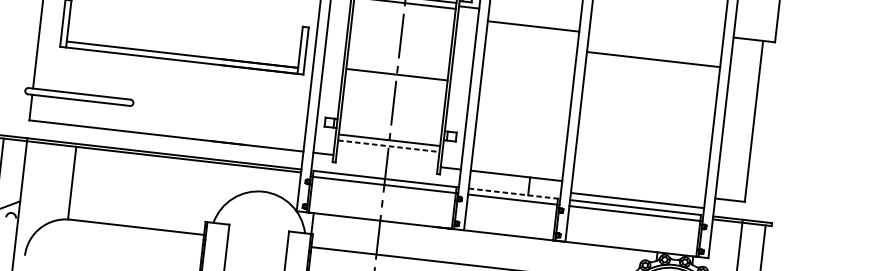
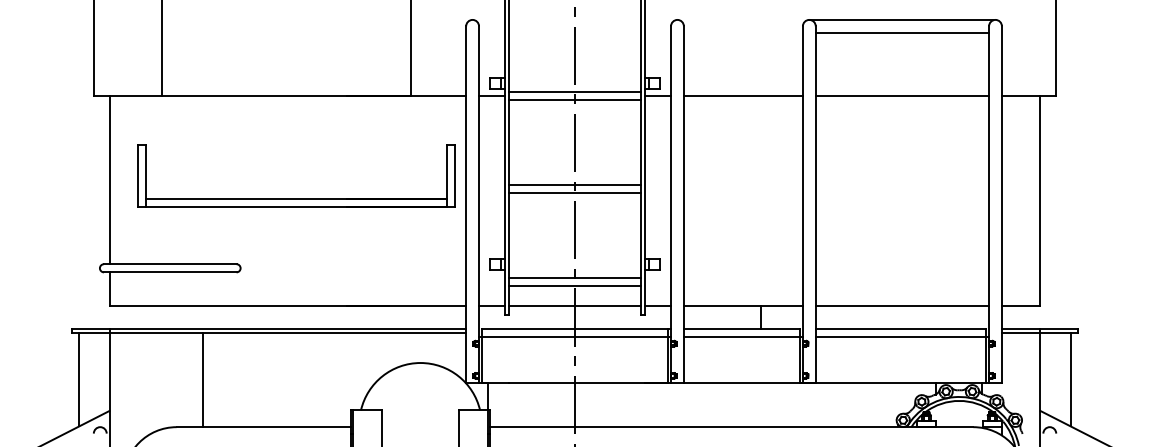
line: (532, 26) -> (742, 96), moved
line: (653, 59) -> (902, 96), moved
line: (397, 68) -> (574, 185), added
line: (388, 146) -> (574, 286), dashed -> solid
line: (386, 161) -> (574, 305), added
line: (72, 182) -> (202, 379), moved
line: (513, 193) -> (742, 328), dashed -> solid
line: (637, 200) -> (902, 305), moved

